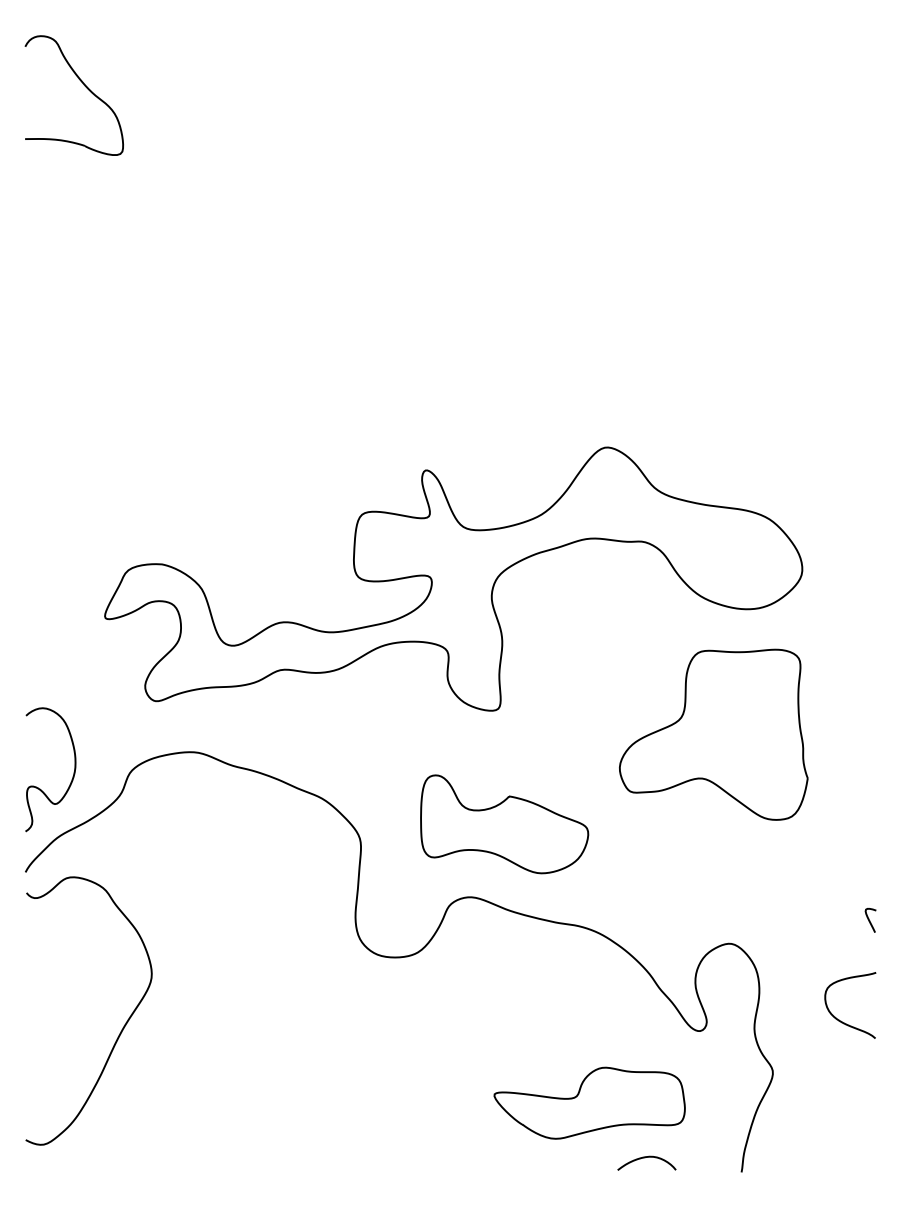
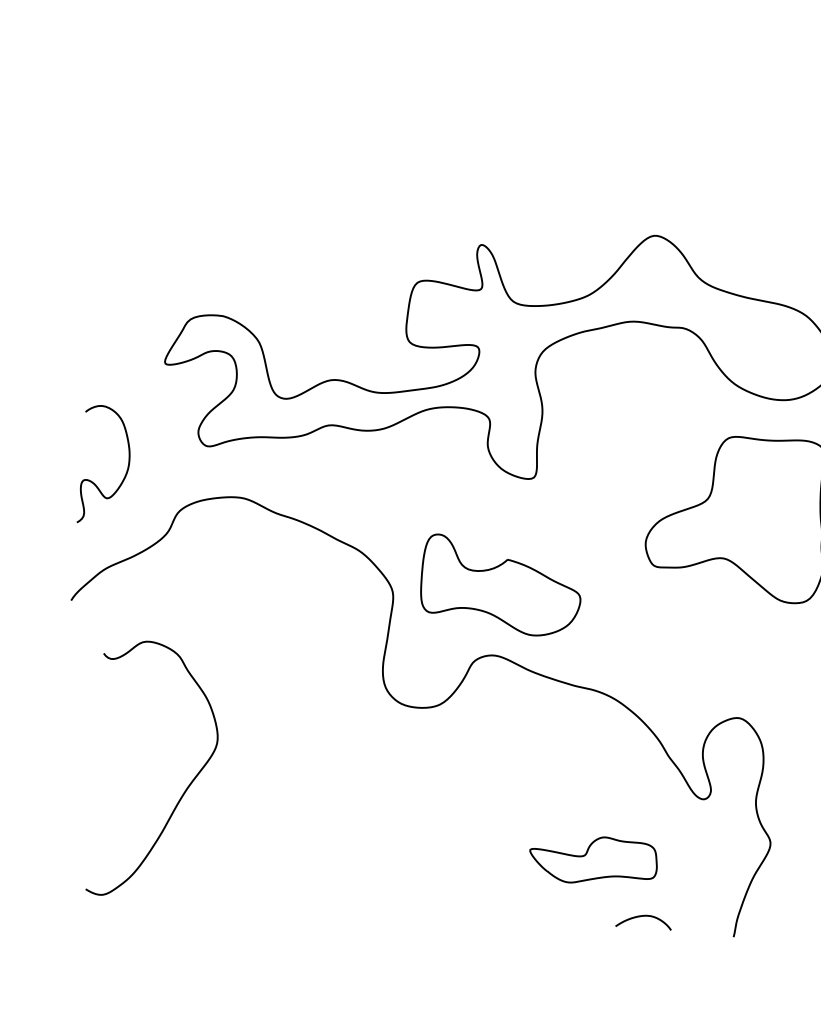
curve: (40, 788) -> (94, 482), moved
part: (504, 824) -> (501, 586), moved
curve: (122, 1027) -> (185, 788), moved
part: (589, 1102) -> (593, 859), size x0.7

